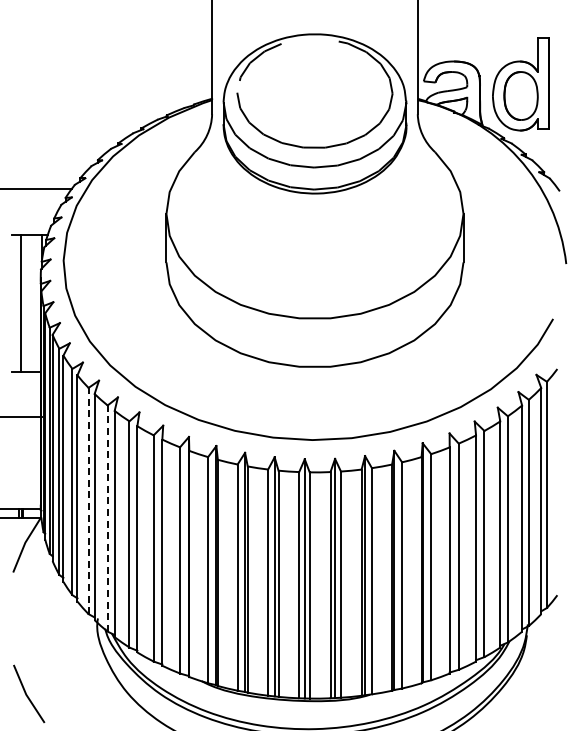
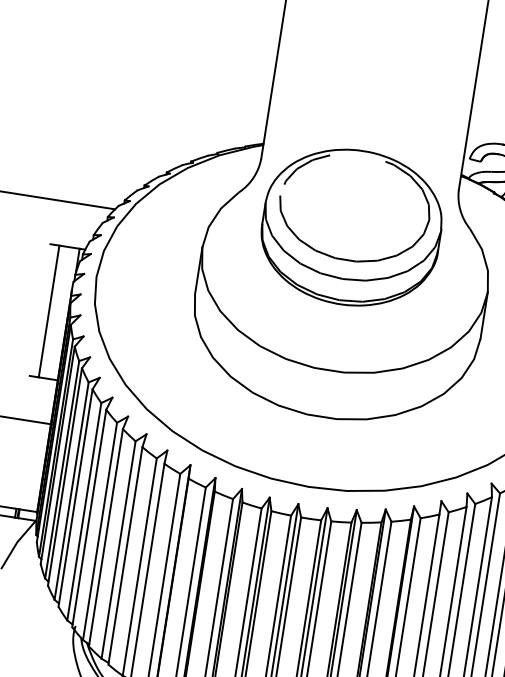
part: (314, 113) -> (351, 227), moved
line: (88, 500) -> (84, 511), dashed -> solid
line: (107, 518) -> (99, 531), dashed -> solid

